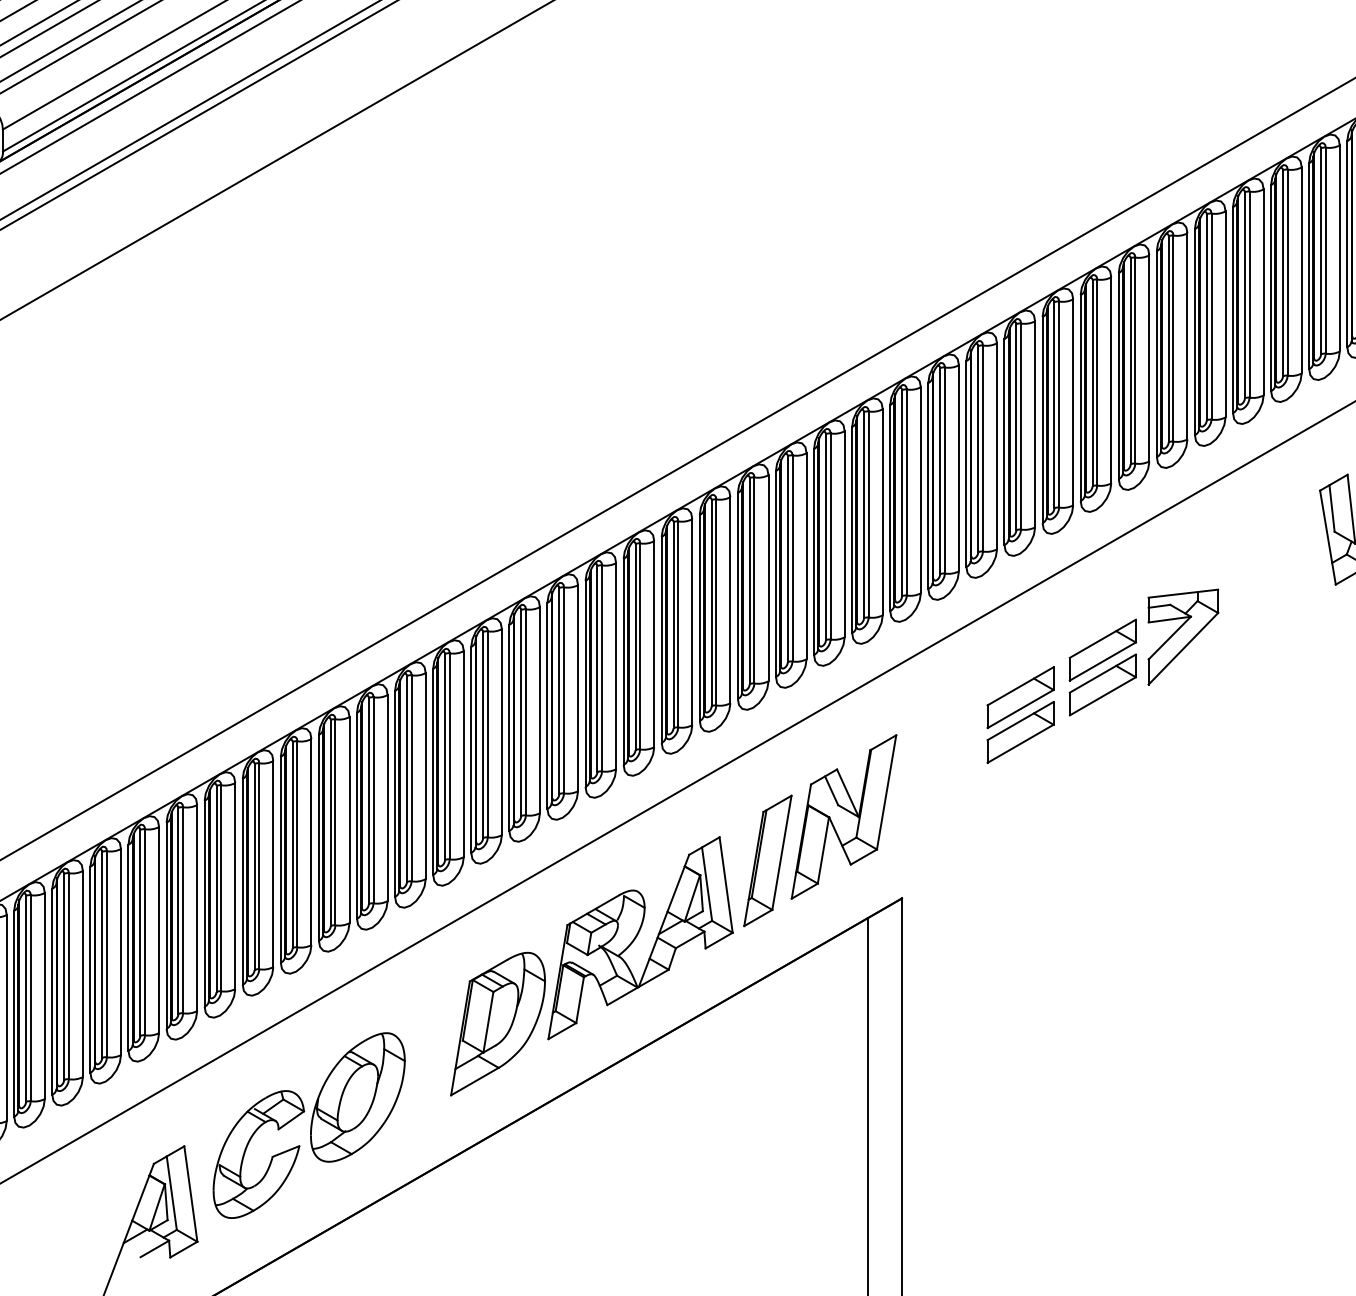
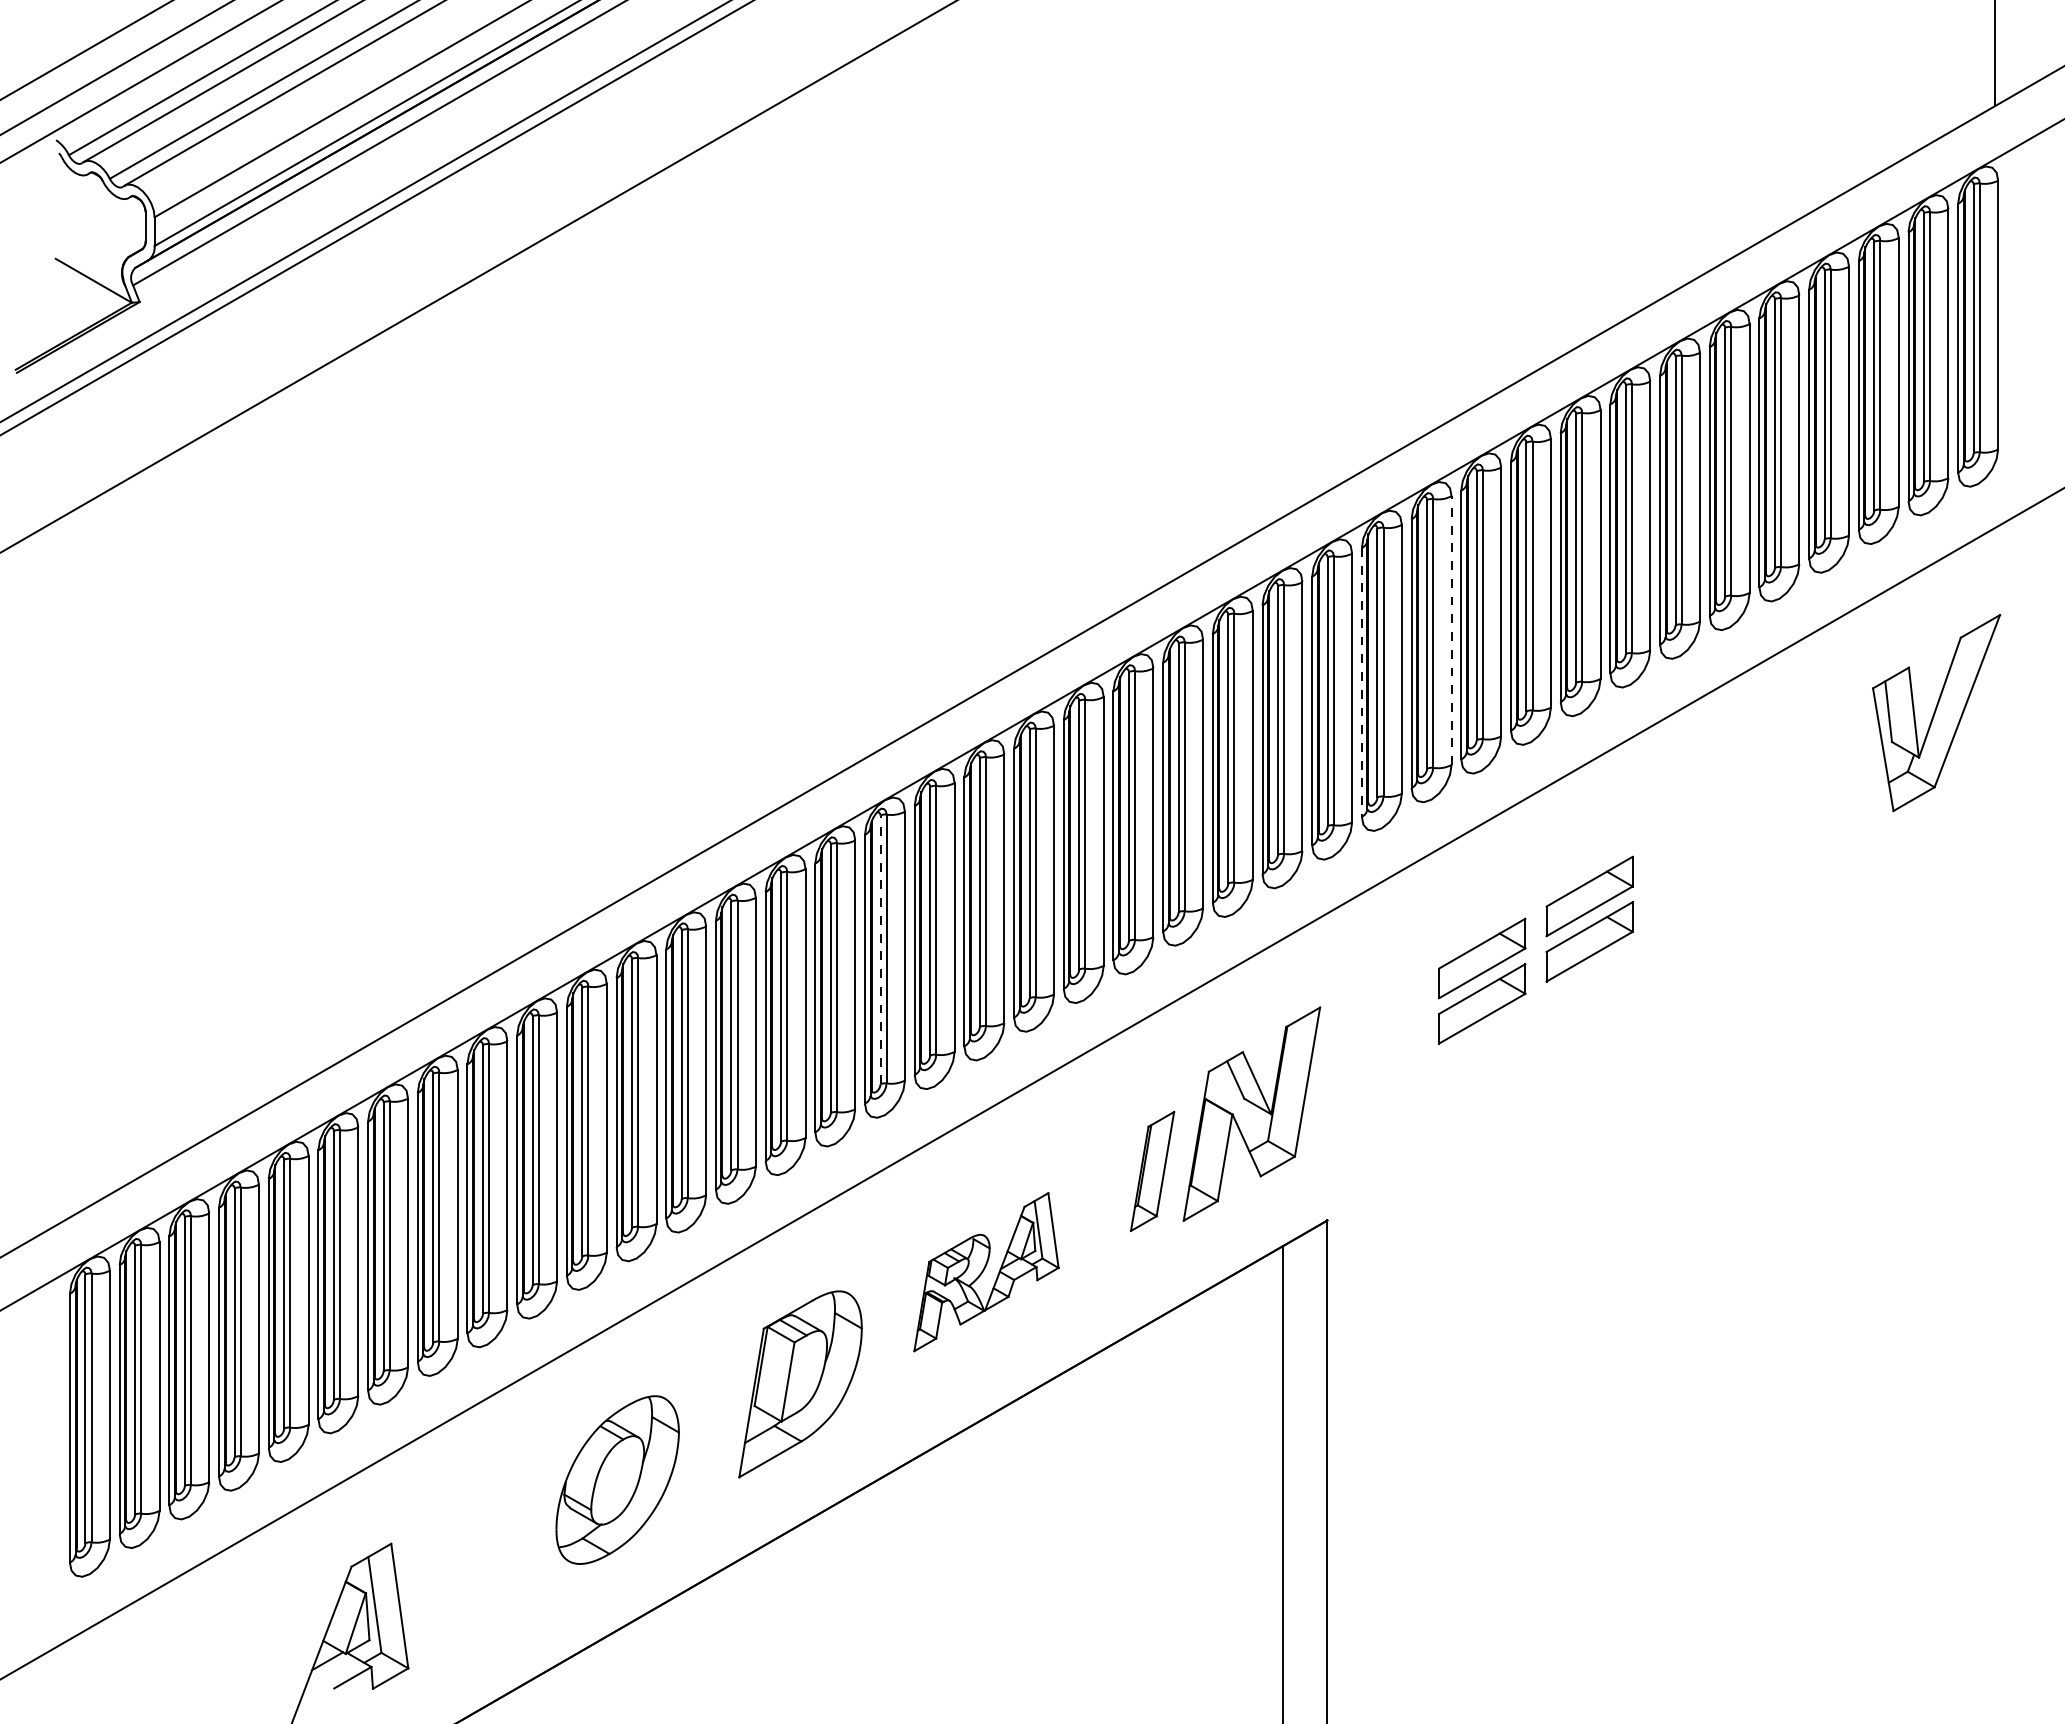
line: (996, 446) -> (1451, 630), solid -> dashed
line: (928, 486) -> (1361, 682), solid -> dashed
part: (1183, 637) -> (1694, 879), removed
line: (559, 690) -> (880, 949), solid -> dashed
part: (767, 860) -> (1152, 1171), size x0.7
part: (640, 937) -> (986, 1271), size x0.6
part: (271, 1159) -> (504, 1560), removed

